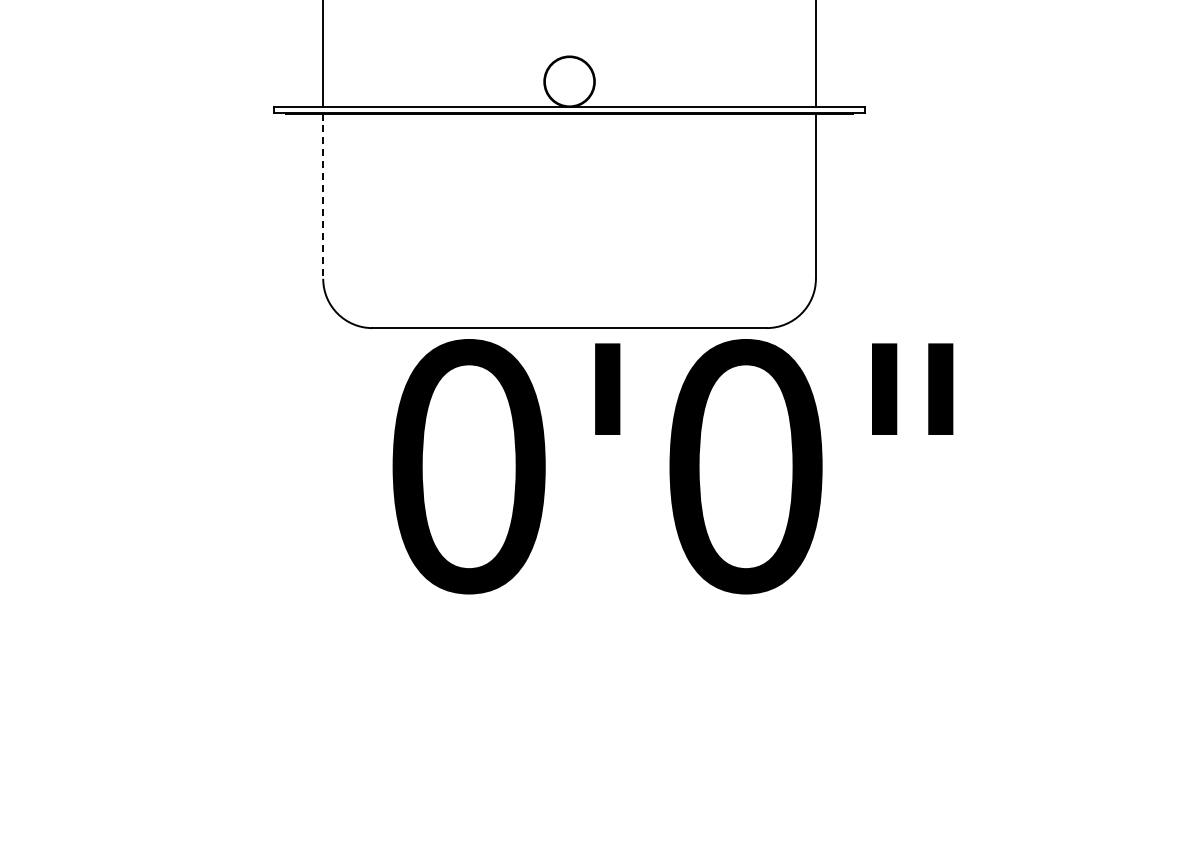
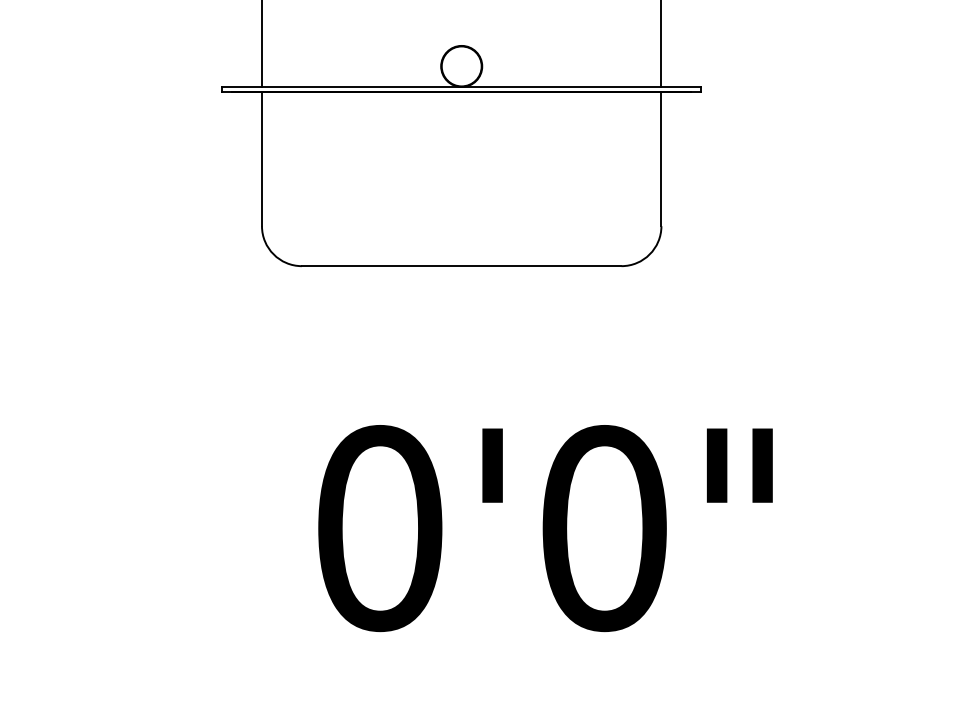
line: (323, 196) -> (262, 159), dashed -> solid
text: (672, 466) -> (545, 528), moved

